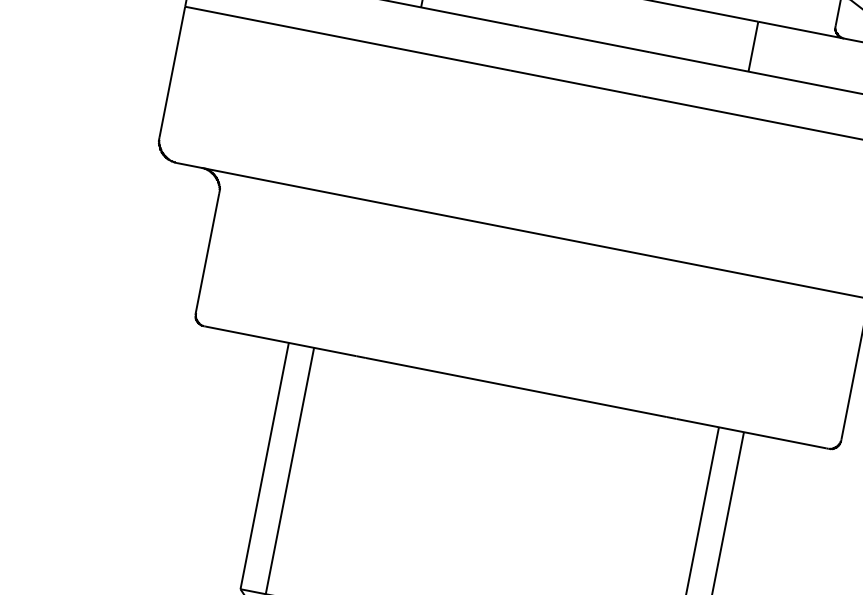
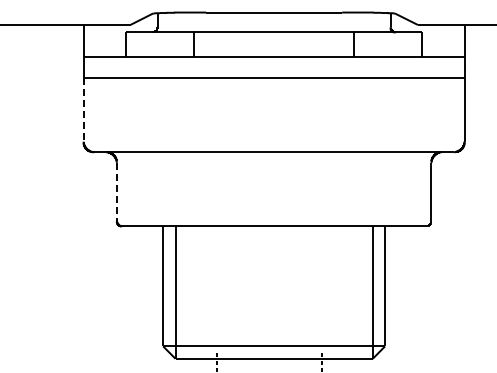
line: (172, 71) -> (83, 109), solid -> dashed
line: (206, 254) -> (116, 192), solid -> dashed

